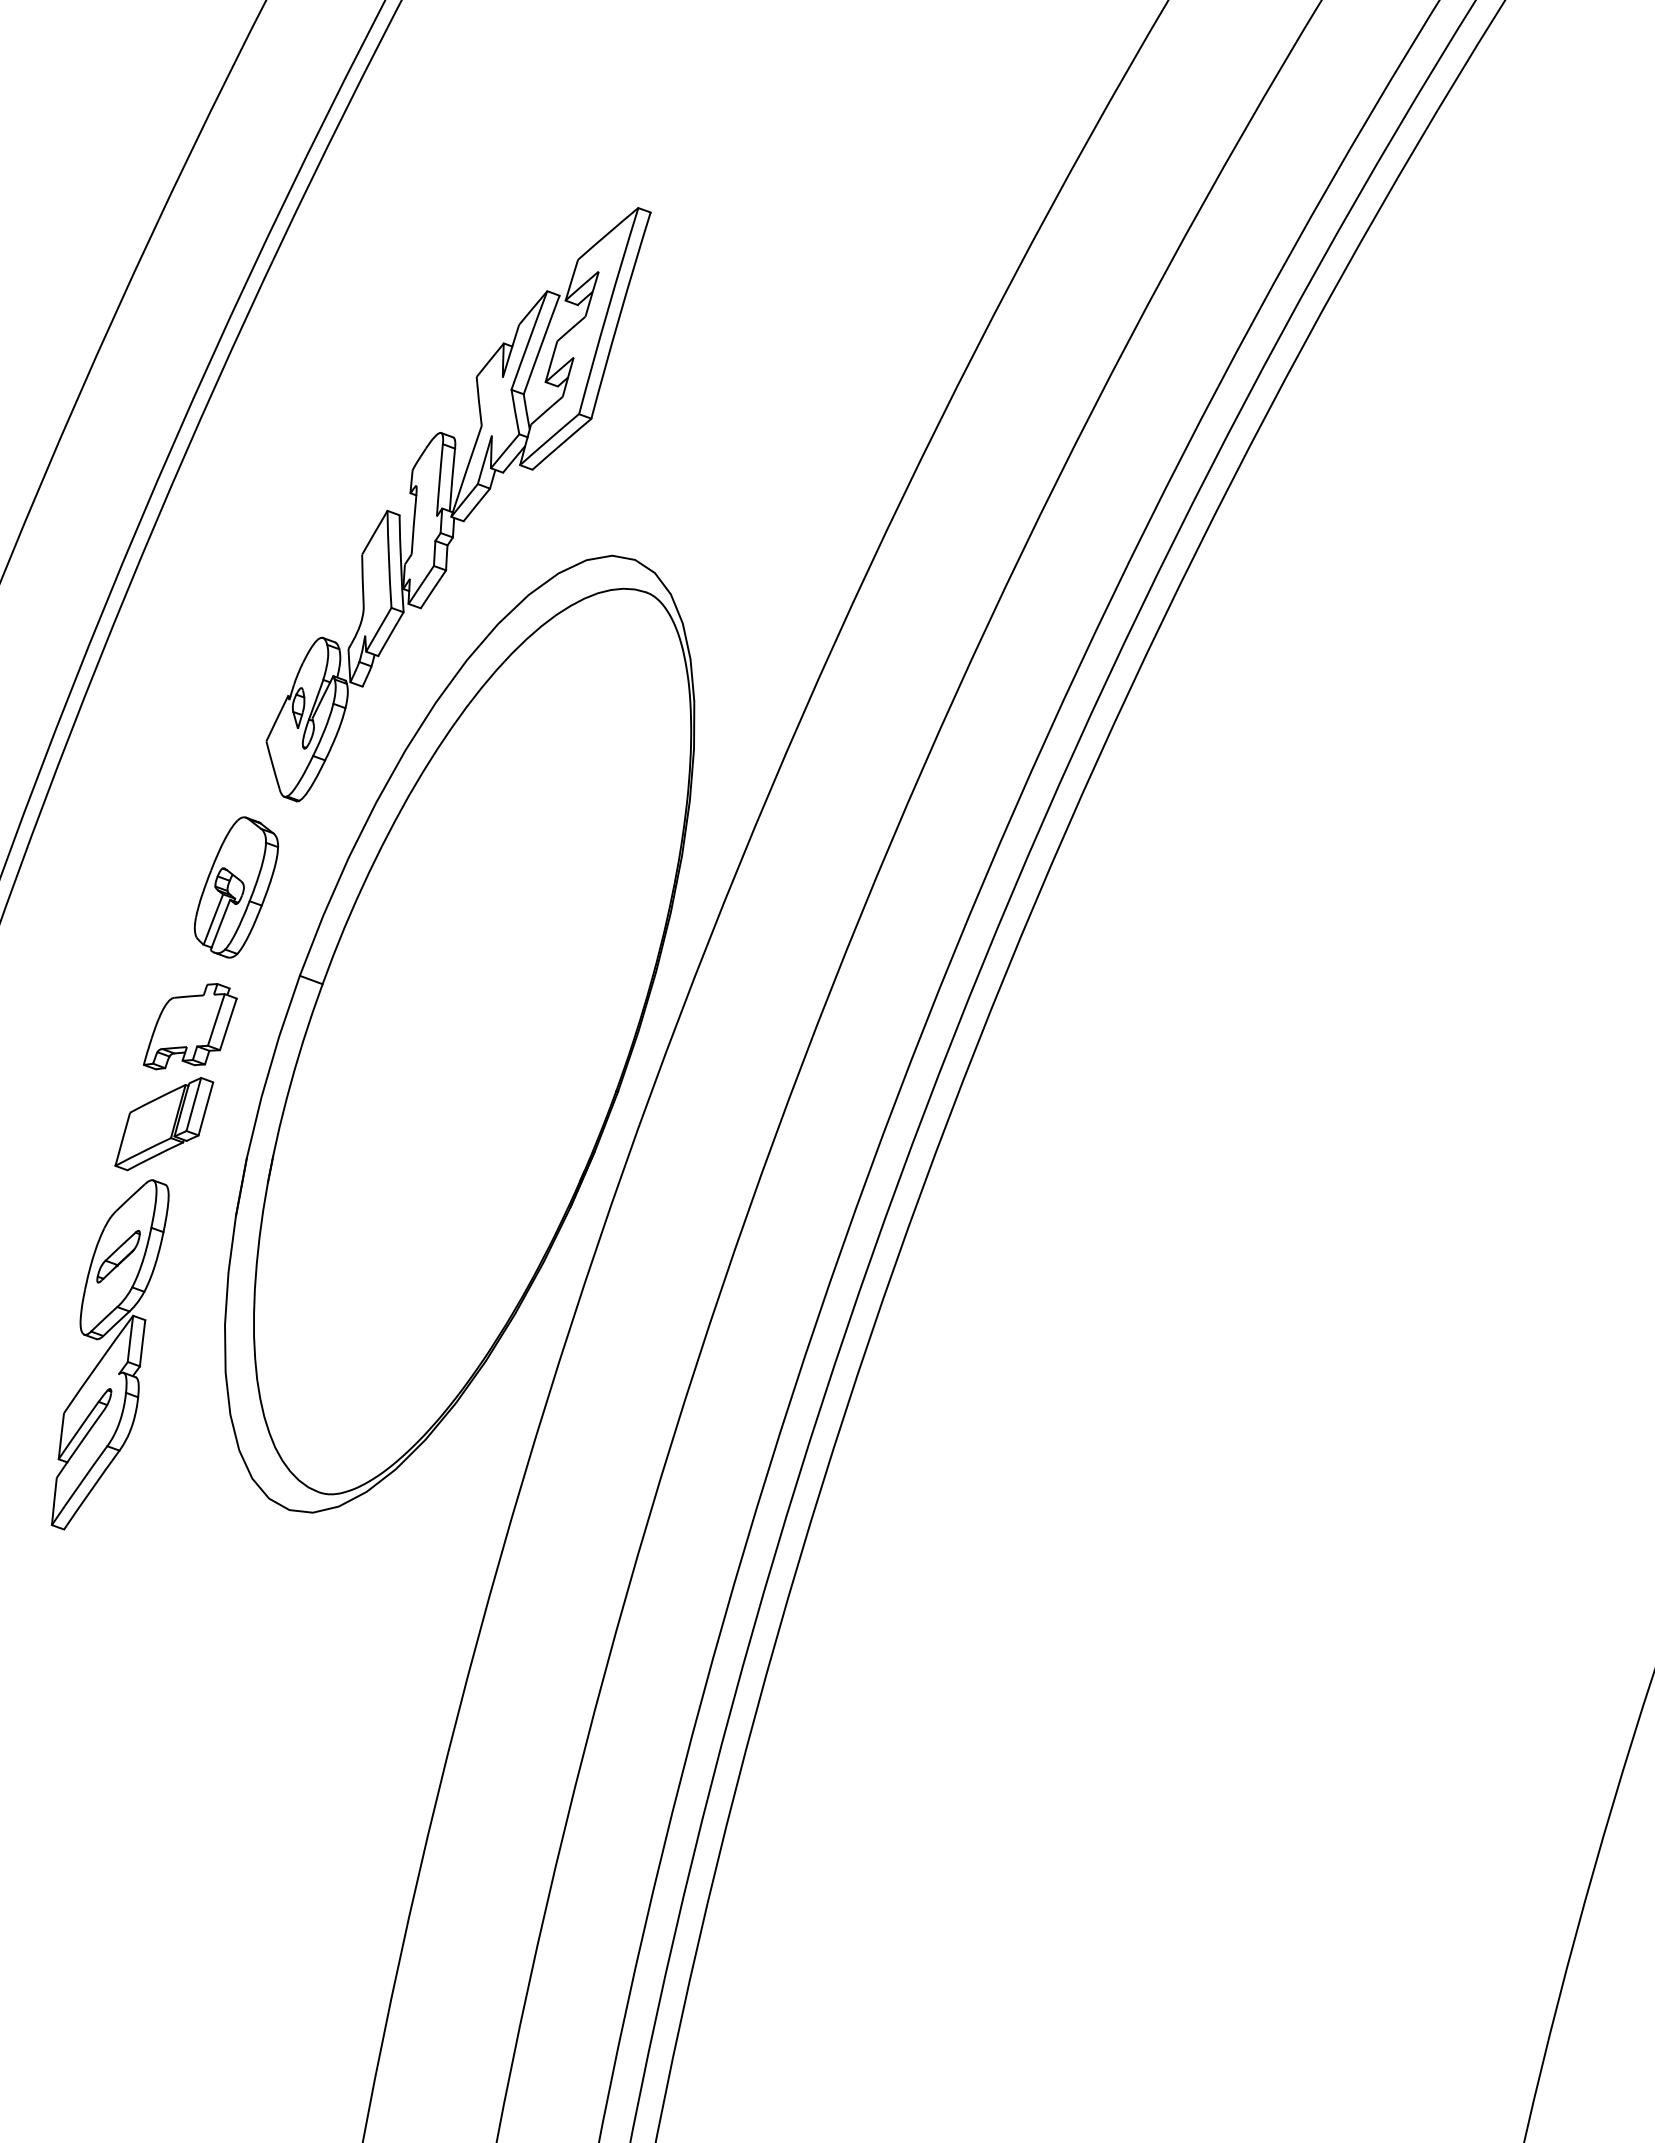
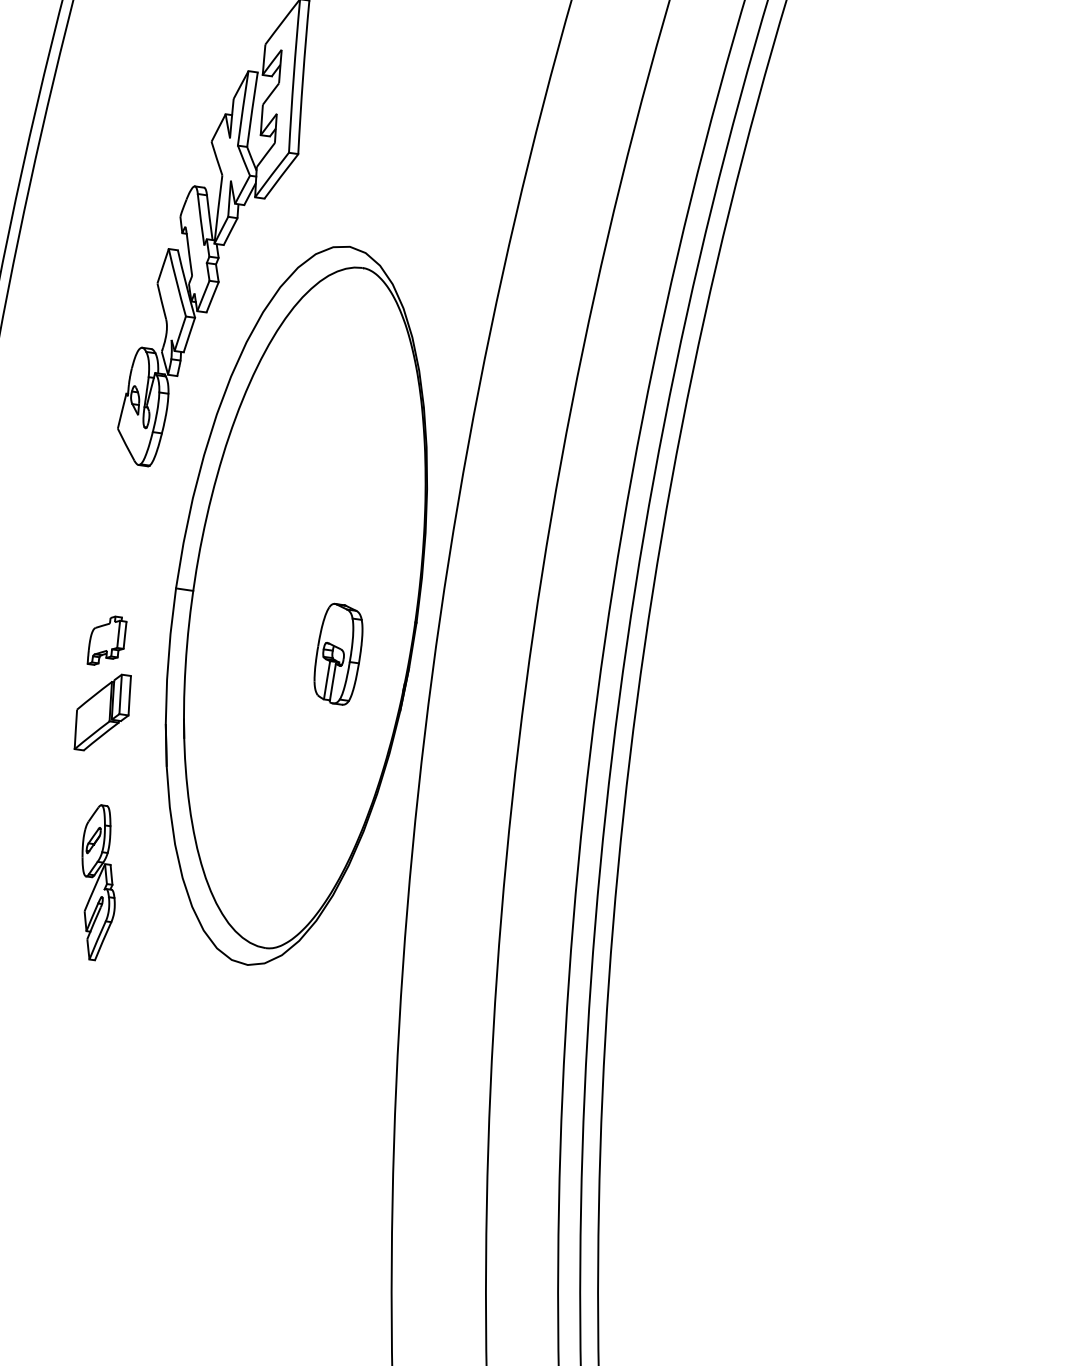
part: (236, 887) -> (338, 654), moved
part: (189, 1026) -> (106, 640), size x0.7
part: (109, 1354) -> (98, 882), size x0.6

